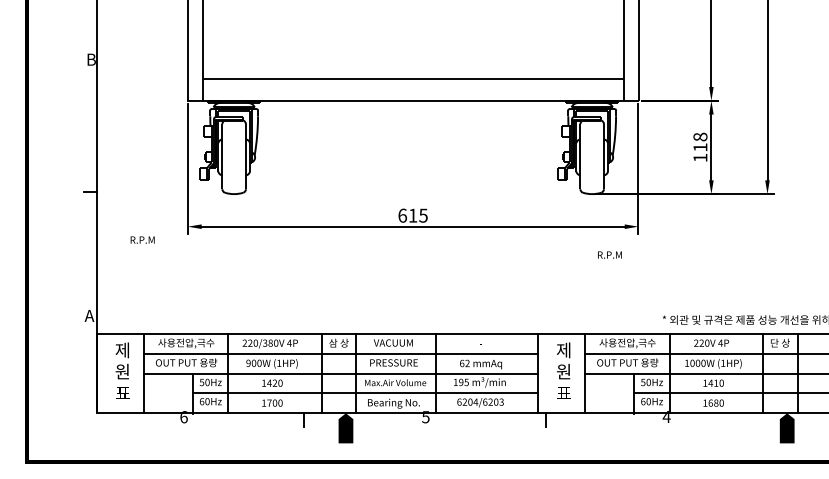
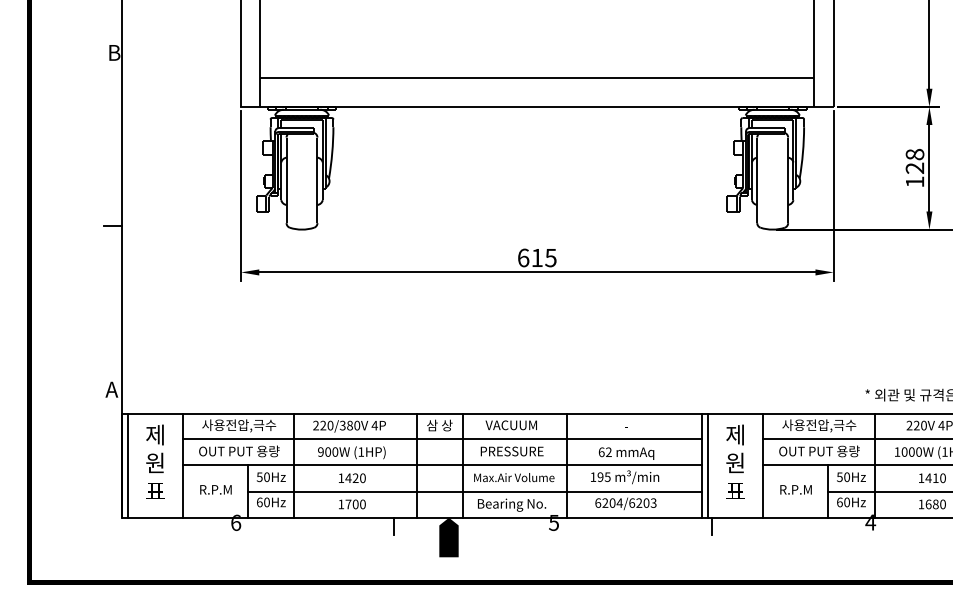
text: (700, 147) -> (915, 168), 118 -> 128
text: (142, 239) -> (215, 489), moved
text: (609, 254) -> (795, 489), moved
line: (101, 373) -> (127, 465), added
line: (542, 373) -> (707, 465), added

